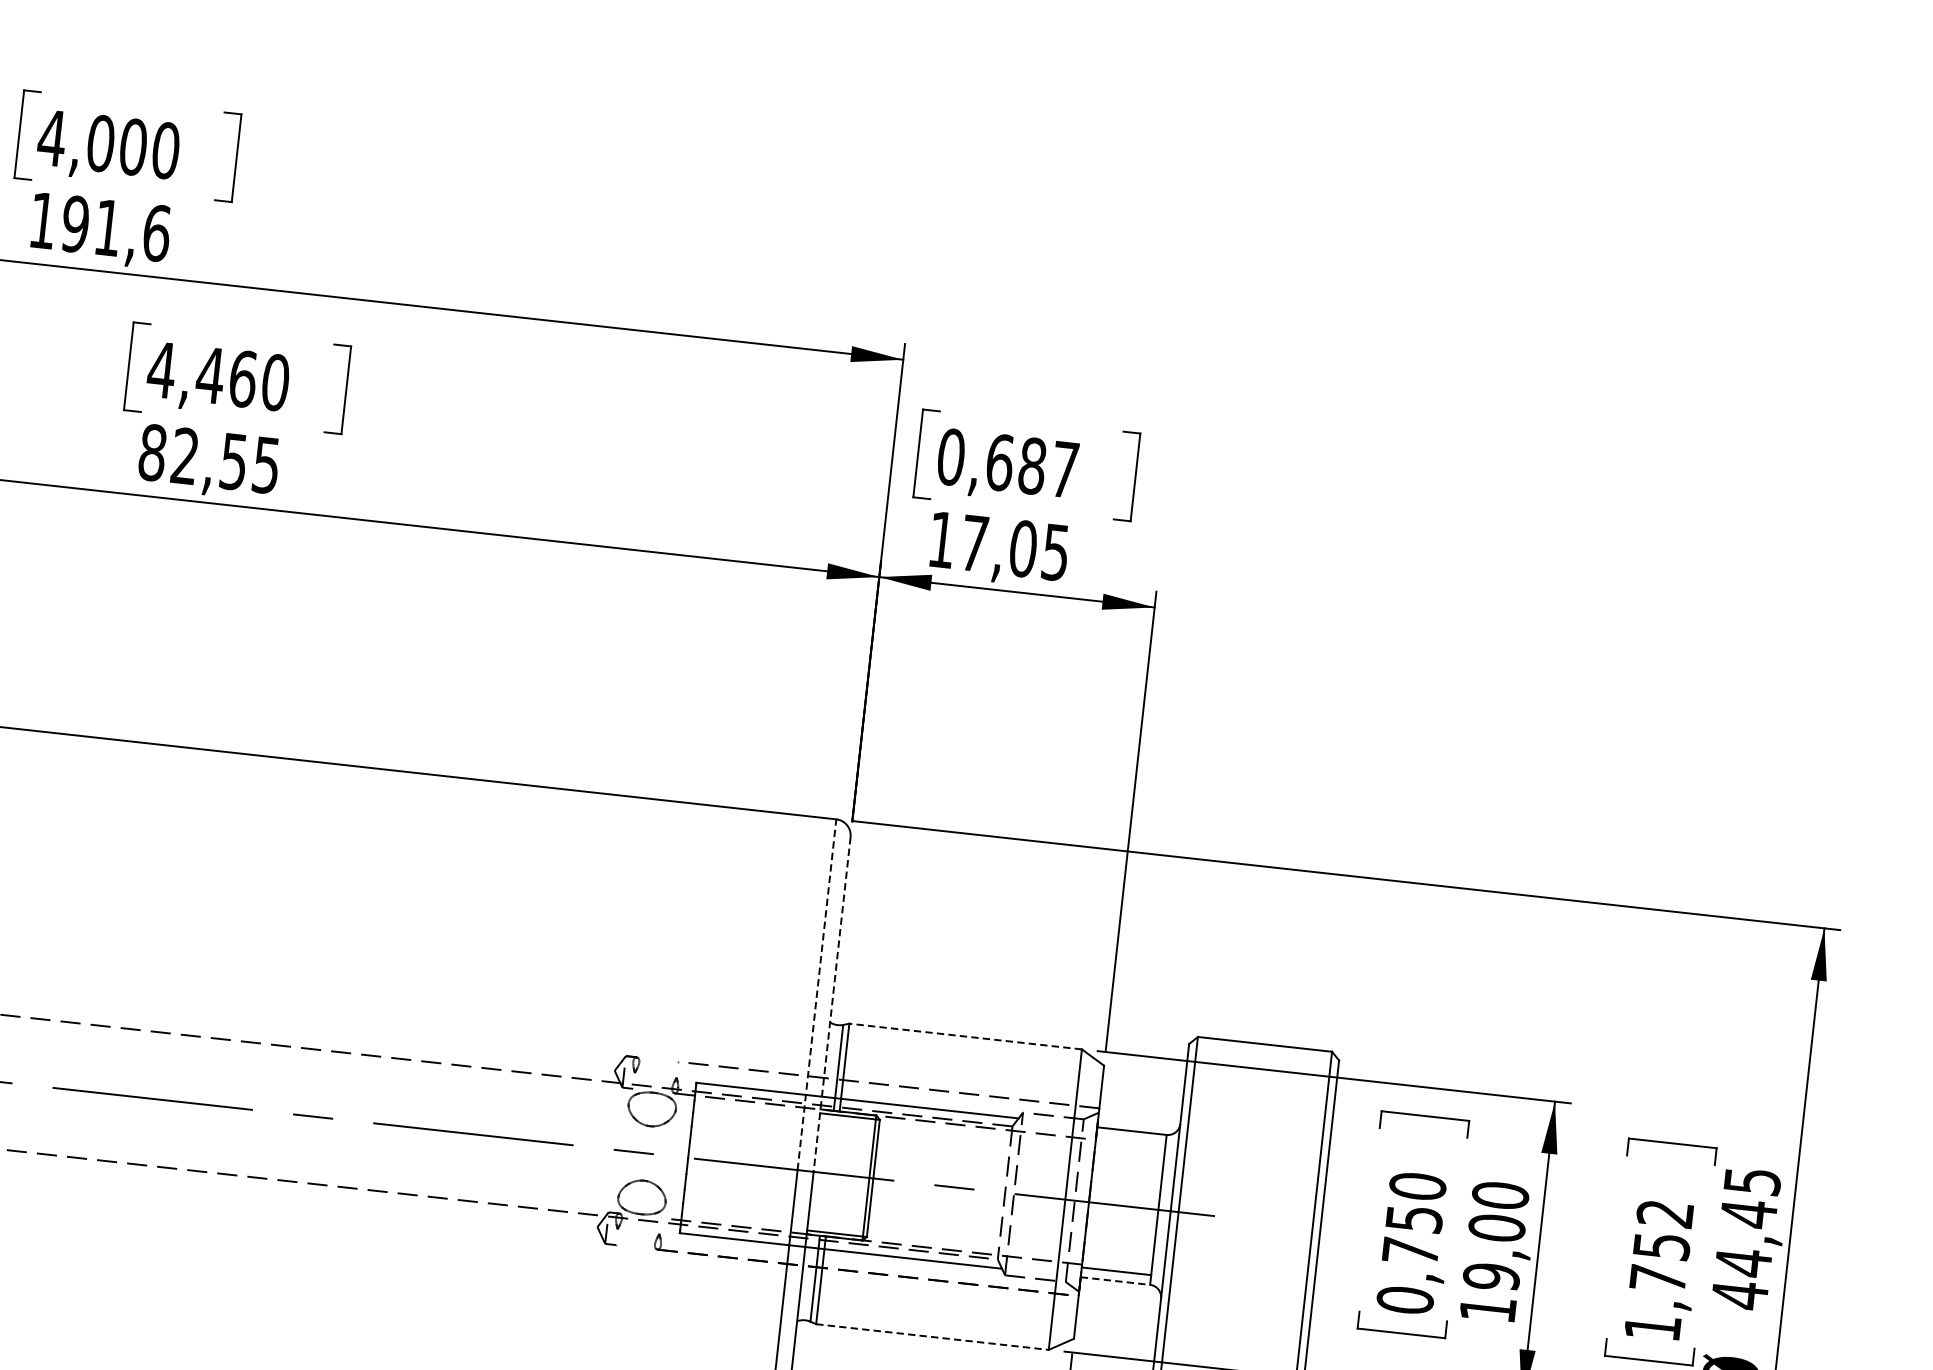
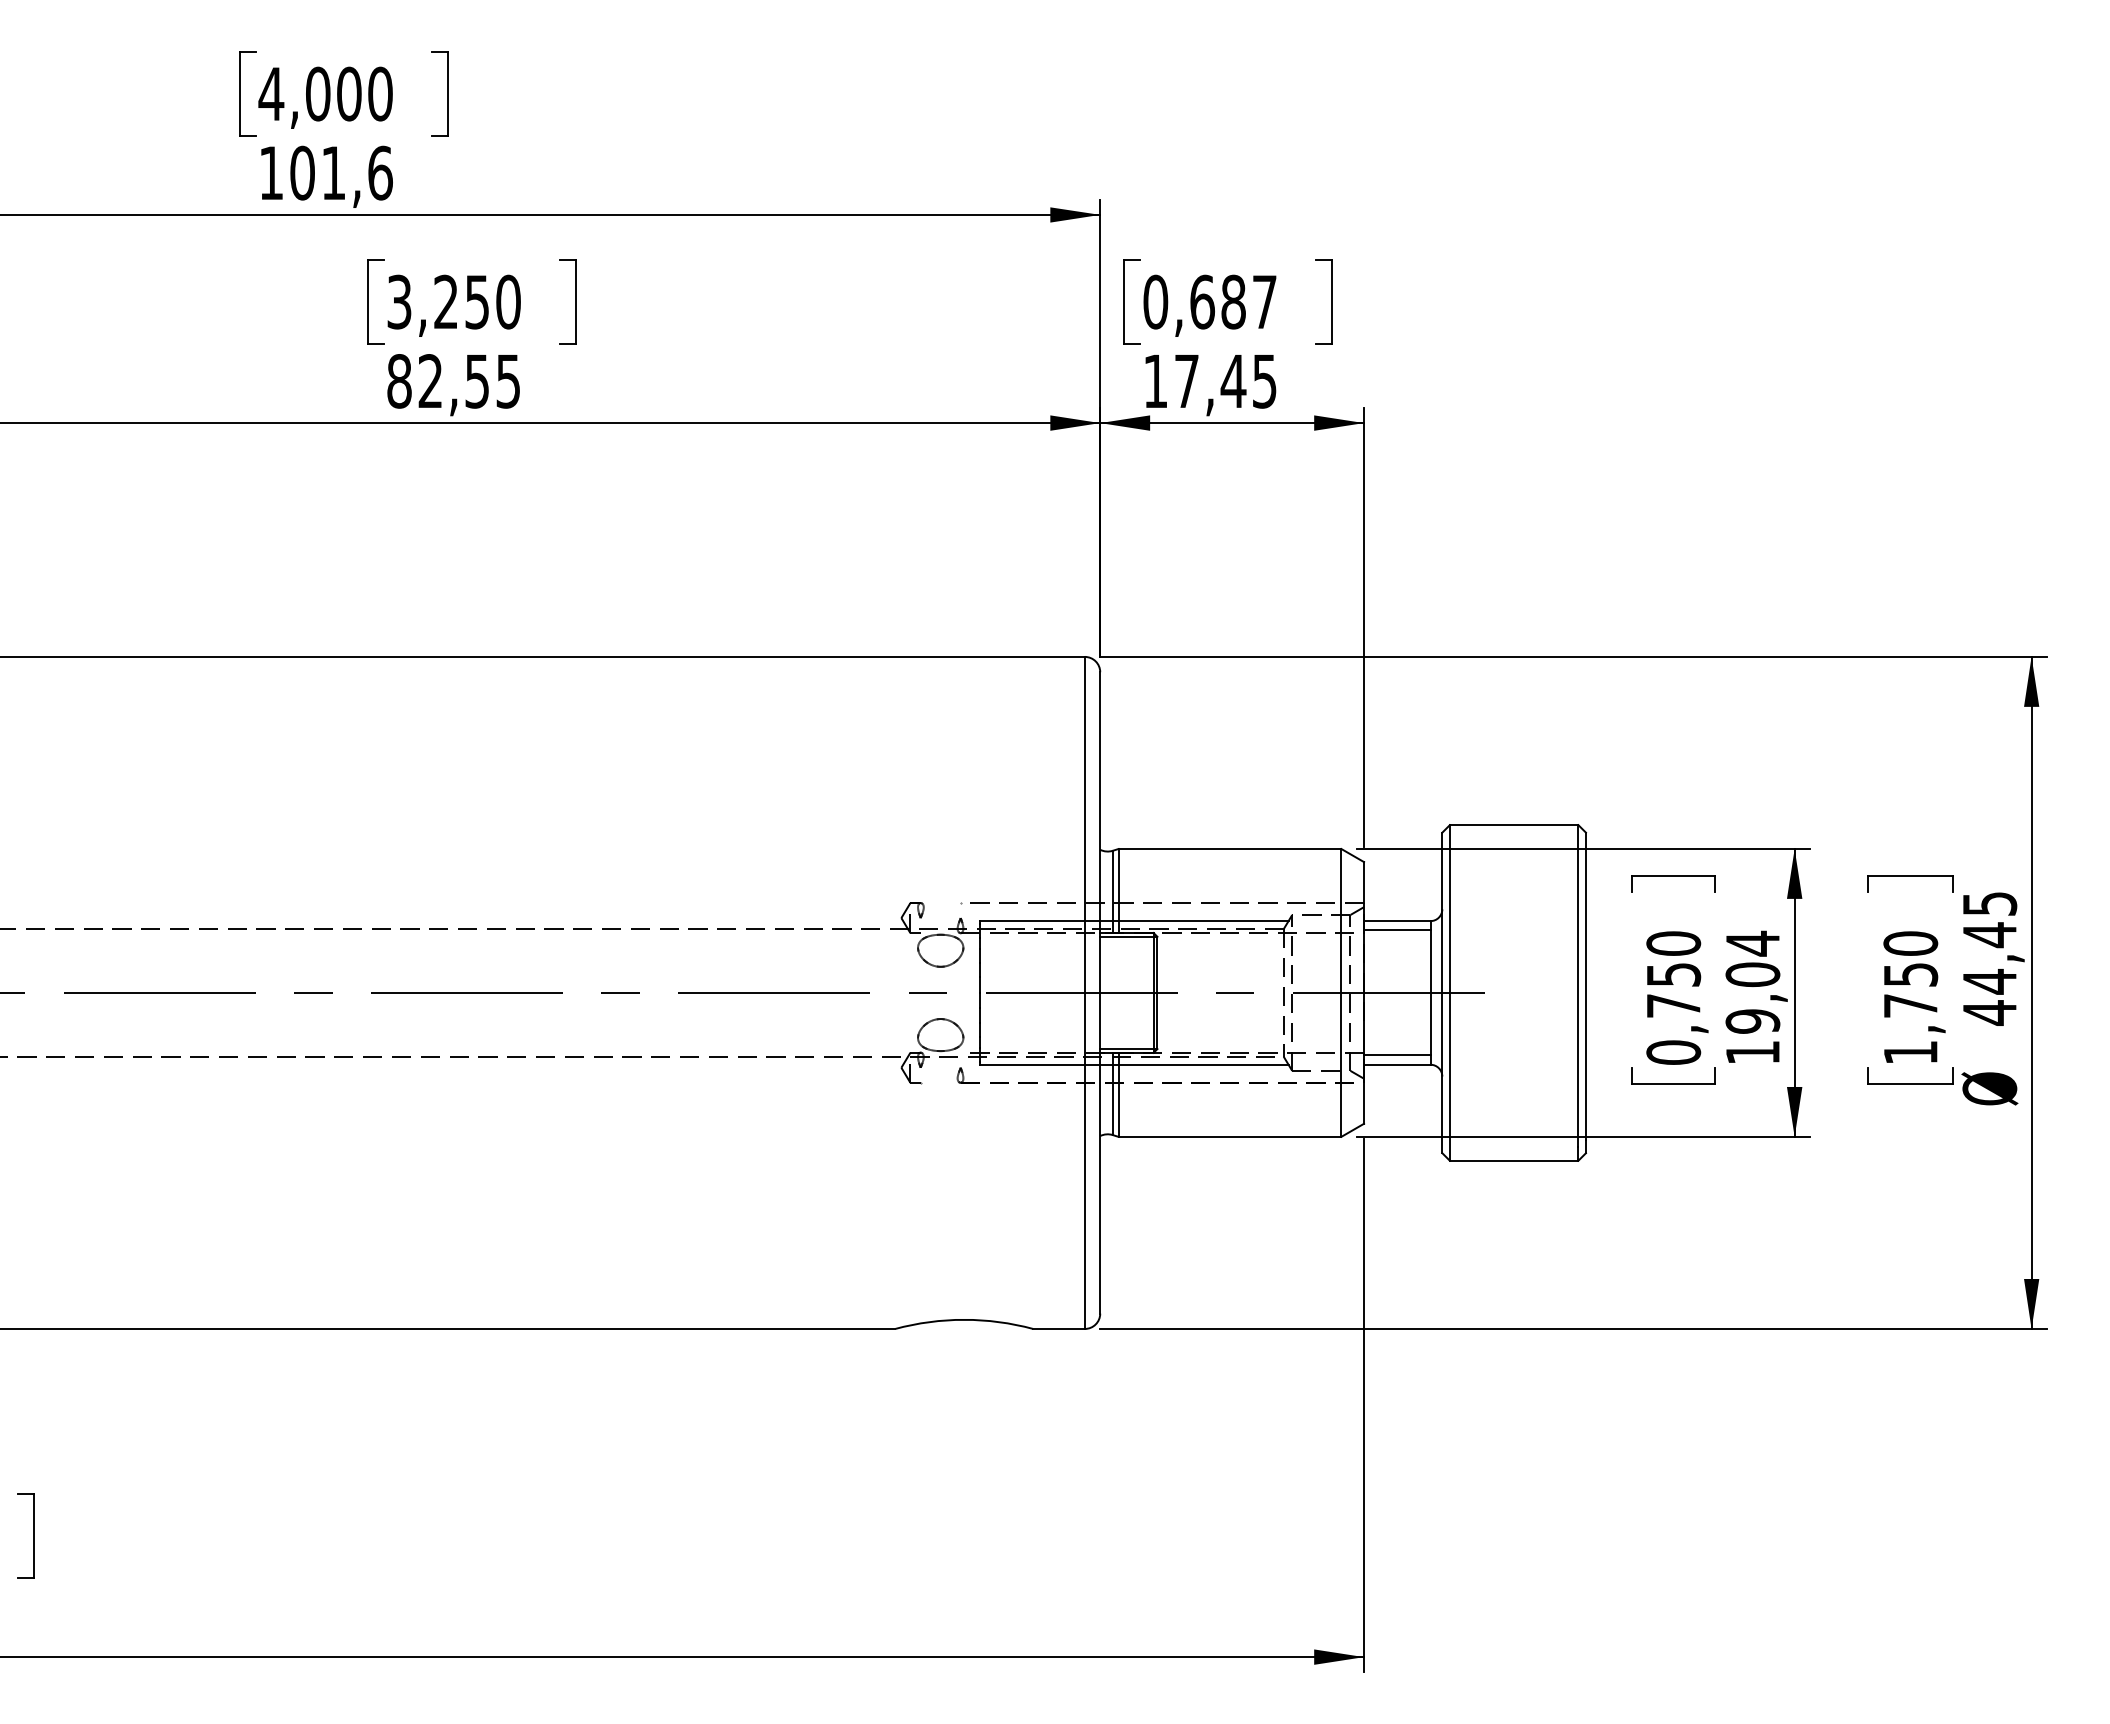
text: (75, 224) -> (302, 173), 191,6 -> 101,6
text: (201, 373) -> (437, 301), 4,460 -> 3,250
text: (1023, 549) -> (1233, 381), 17,05 -> 17,45
line: (816, 994) -> (1084, 824), dashed -> solid
line: (832, 1005) -> (1100, 833), dashed -> solid
line: (965, 1037) -> (1229, 849), dashed -> solid
line: (1131, 1140) -> (1397, 930), added
text: (1500, 1195) -> (1752, 943), 19,00 -> 19,04
text: (1665, 1213) -> (1910, 943), 1,752 -> 1,750
line: (1115, 1280) -> (1397, 1064), dashed -> solid
line: (933, 1336) -> (1230, 1136), dashed -> solid

